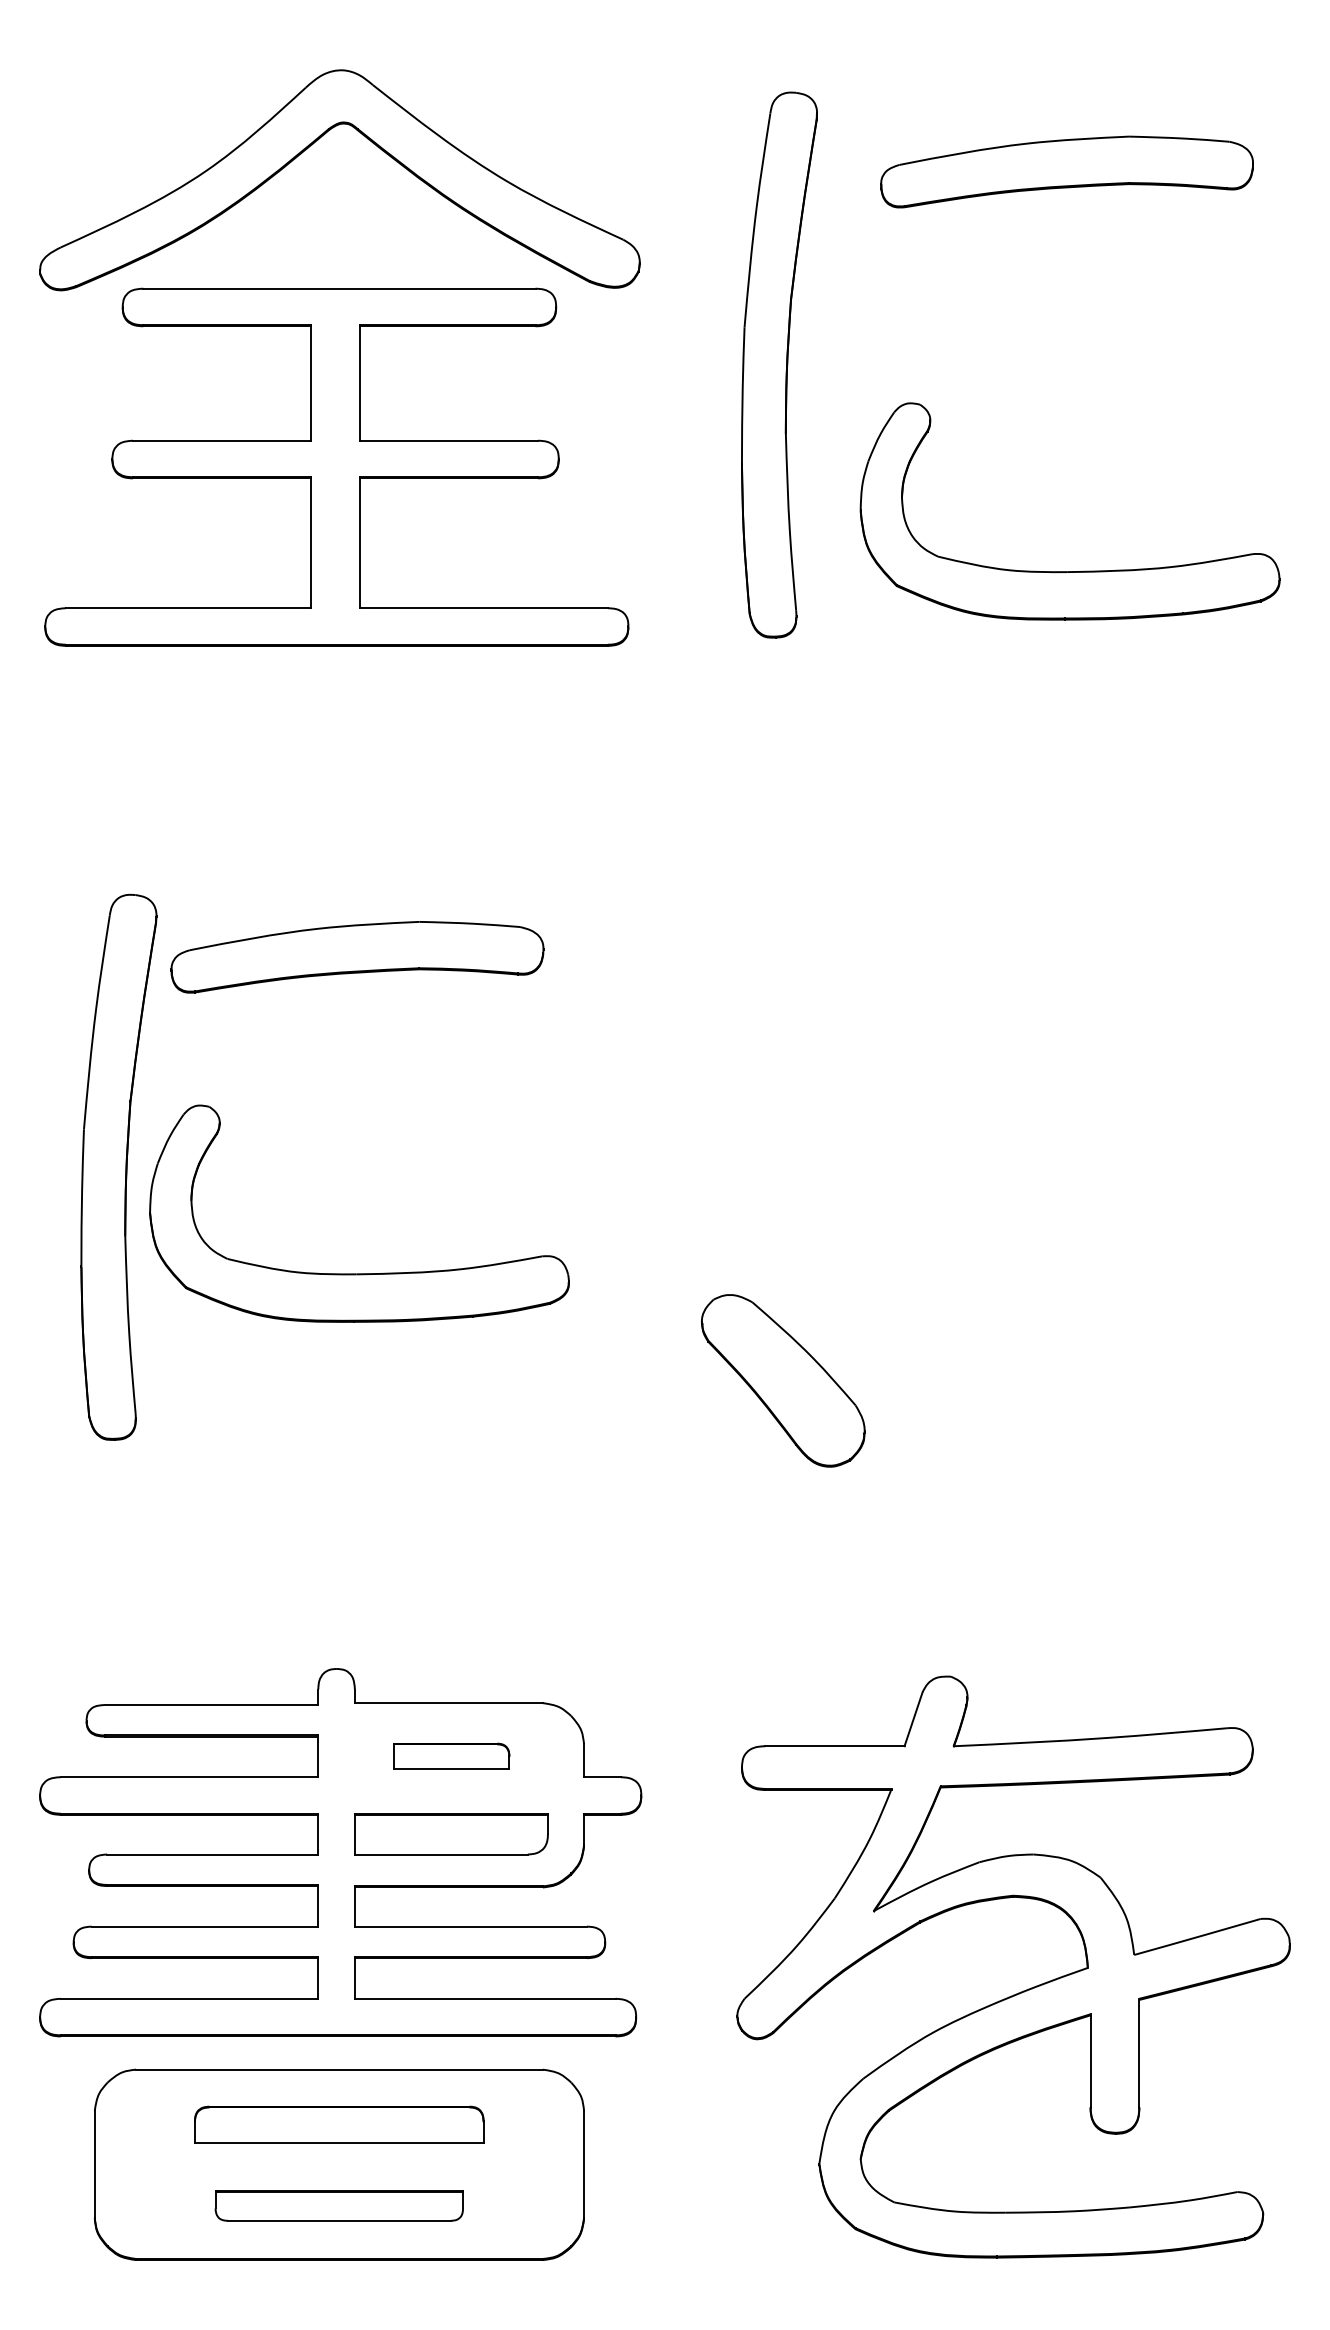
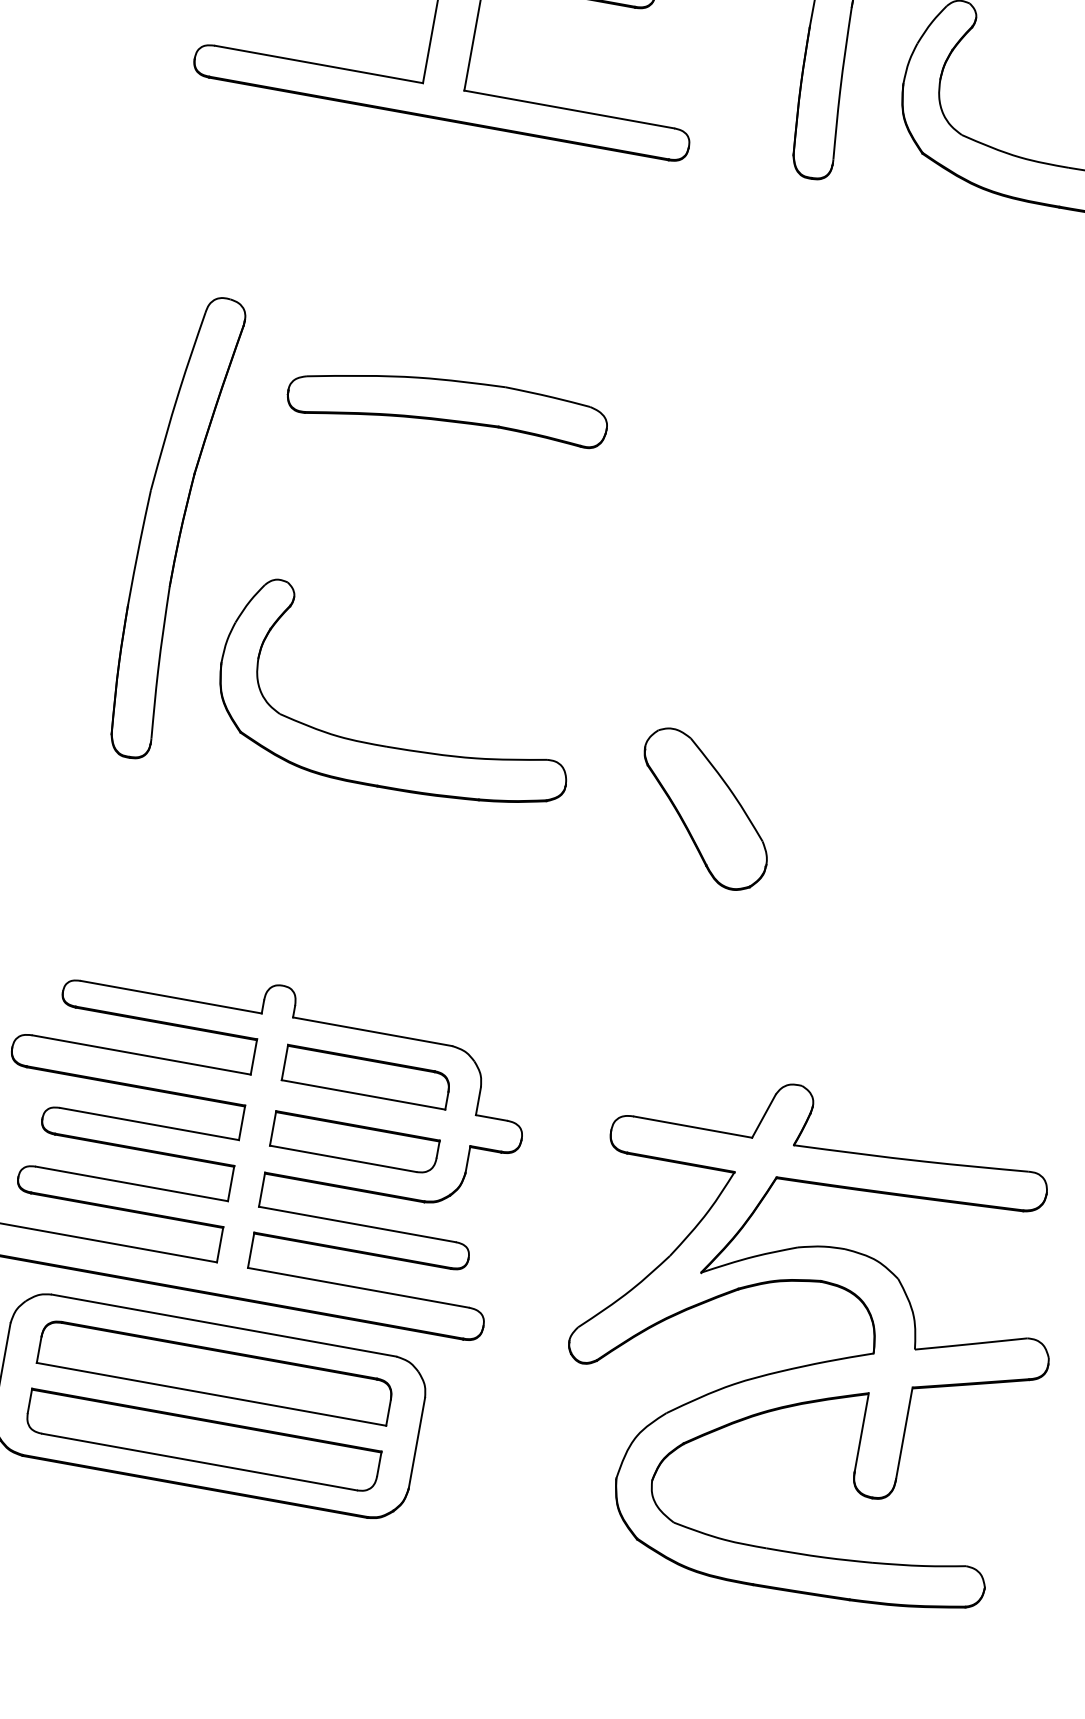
part: (357, 957) -> (447, 408), moved
part: (359, 1273) -> (389, 746), moved
part: (451, 1755) -> (366, 1076), size x1.67
part: (339, 2124) -> (215, 1372), size x1.43
part: (339, 2205) -> (203, 1440), size x1.67

